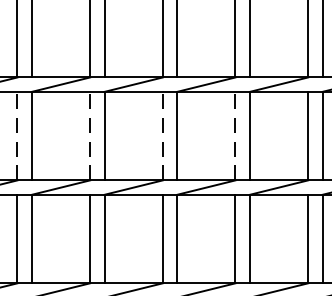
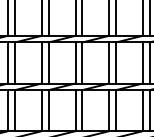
line: (18, 137) -> (8, 63), dashed -> solid
line: (89, 137) -> (41, 63), dashed -> solid
line: (162, 137) -> (75, 63), dashed -> solid
line: (236, 137) -> (109, 63), dashed -> solid

